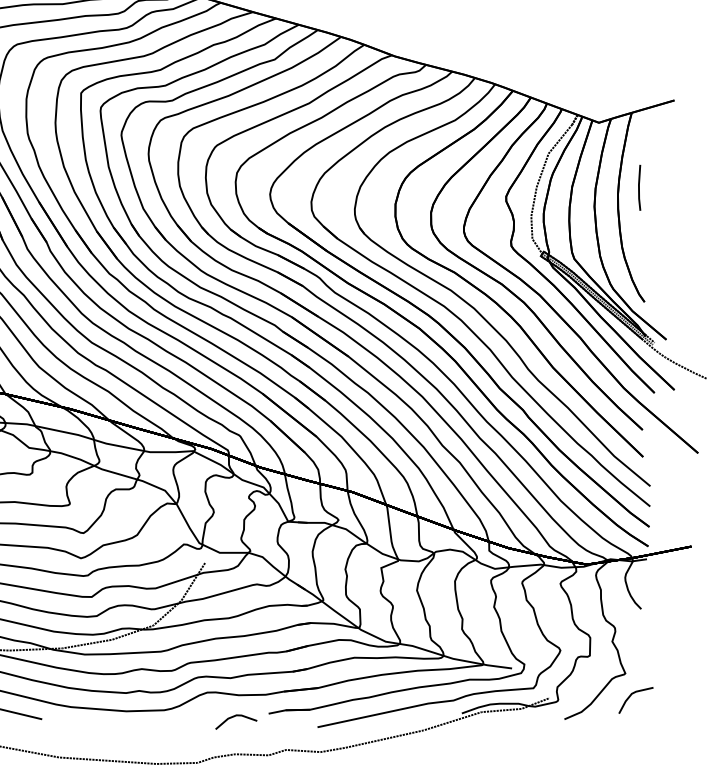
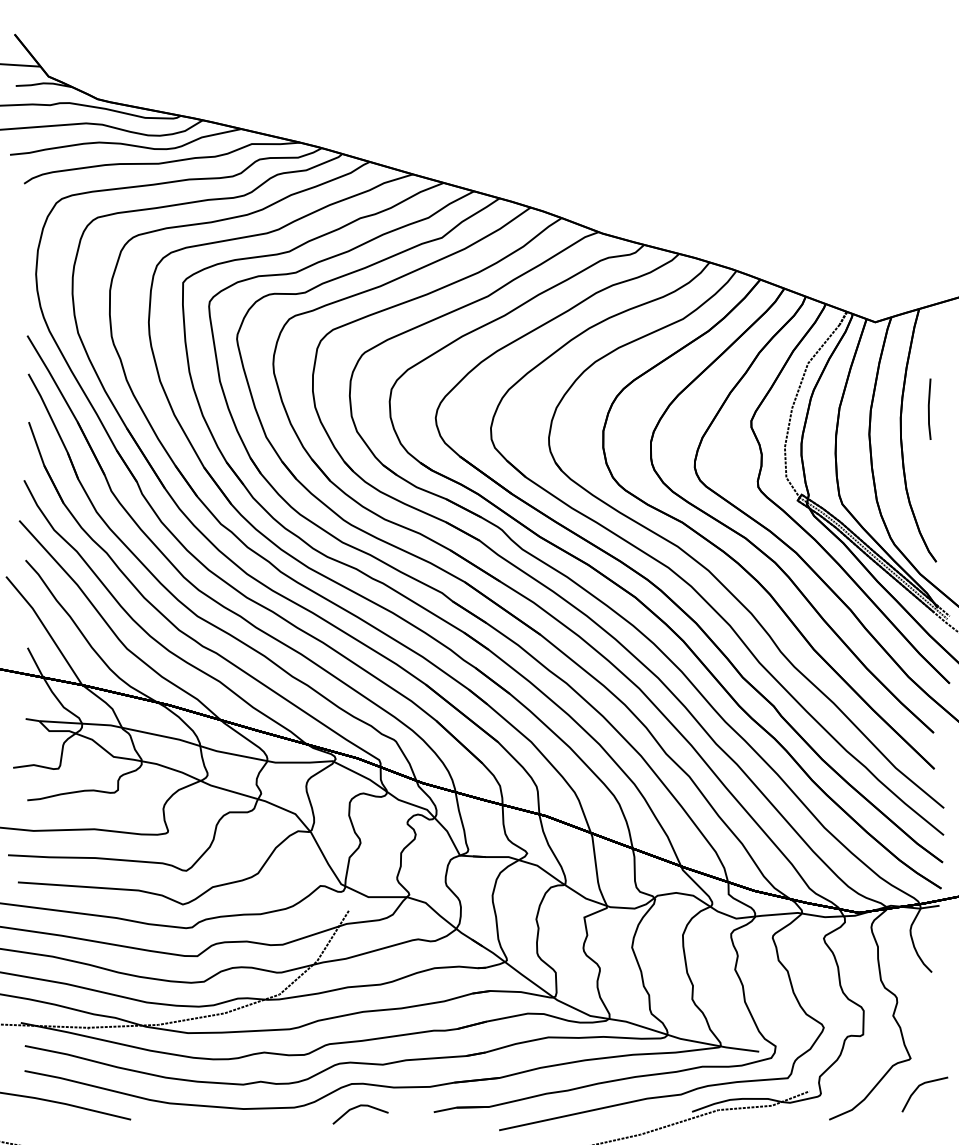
line: (233, 717) -> (356, 1108), moved

